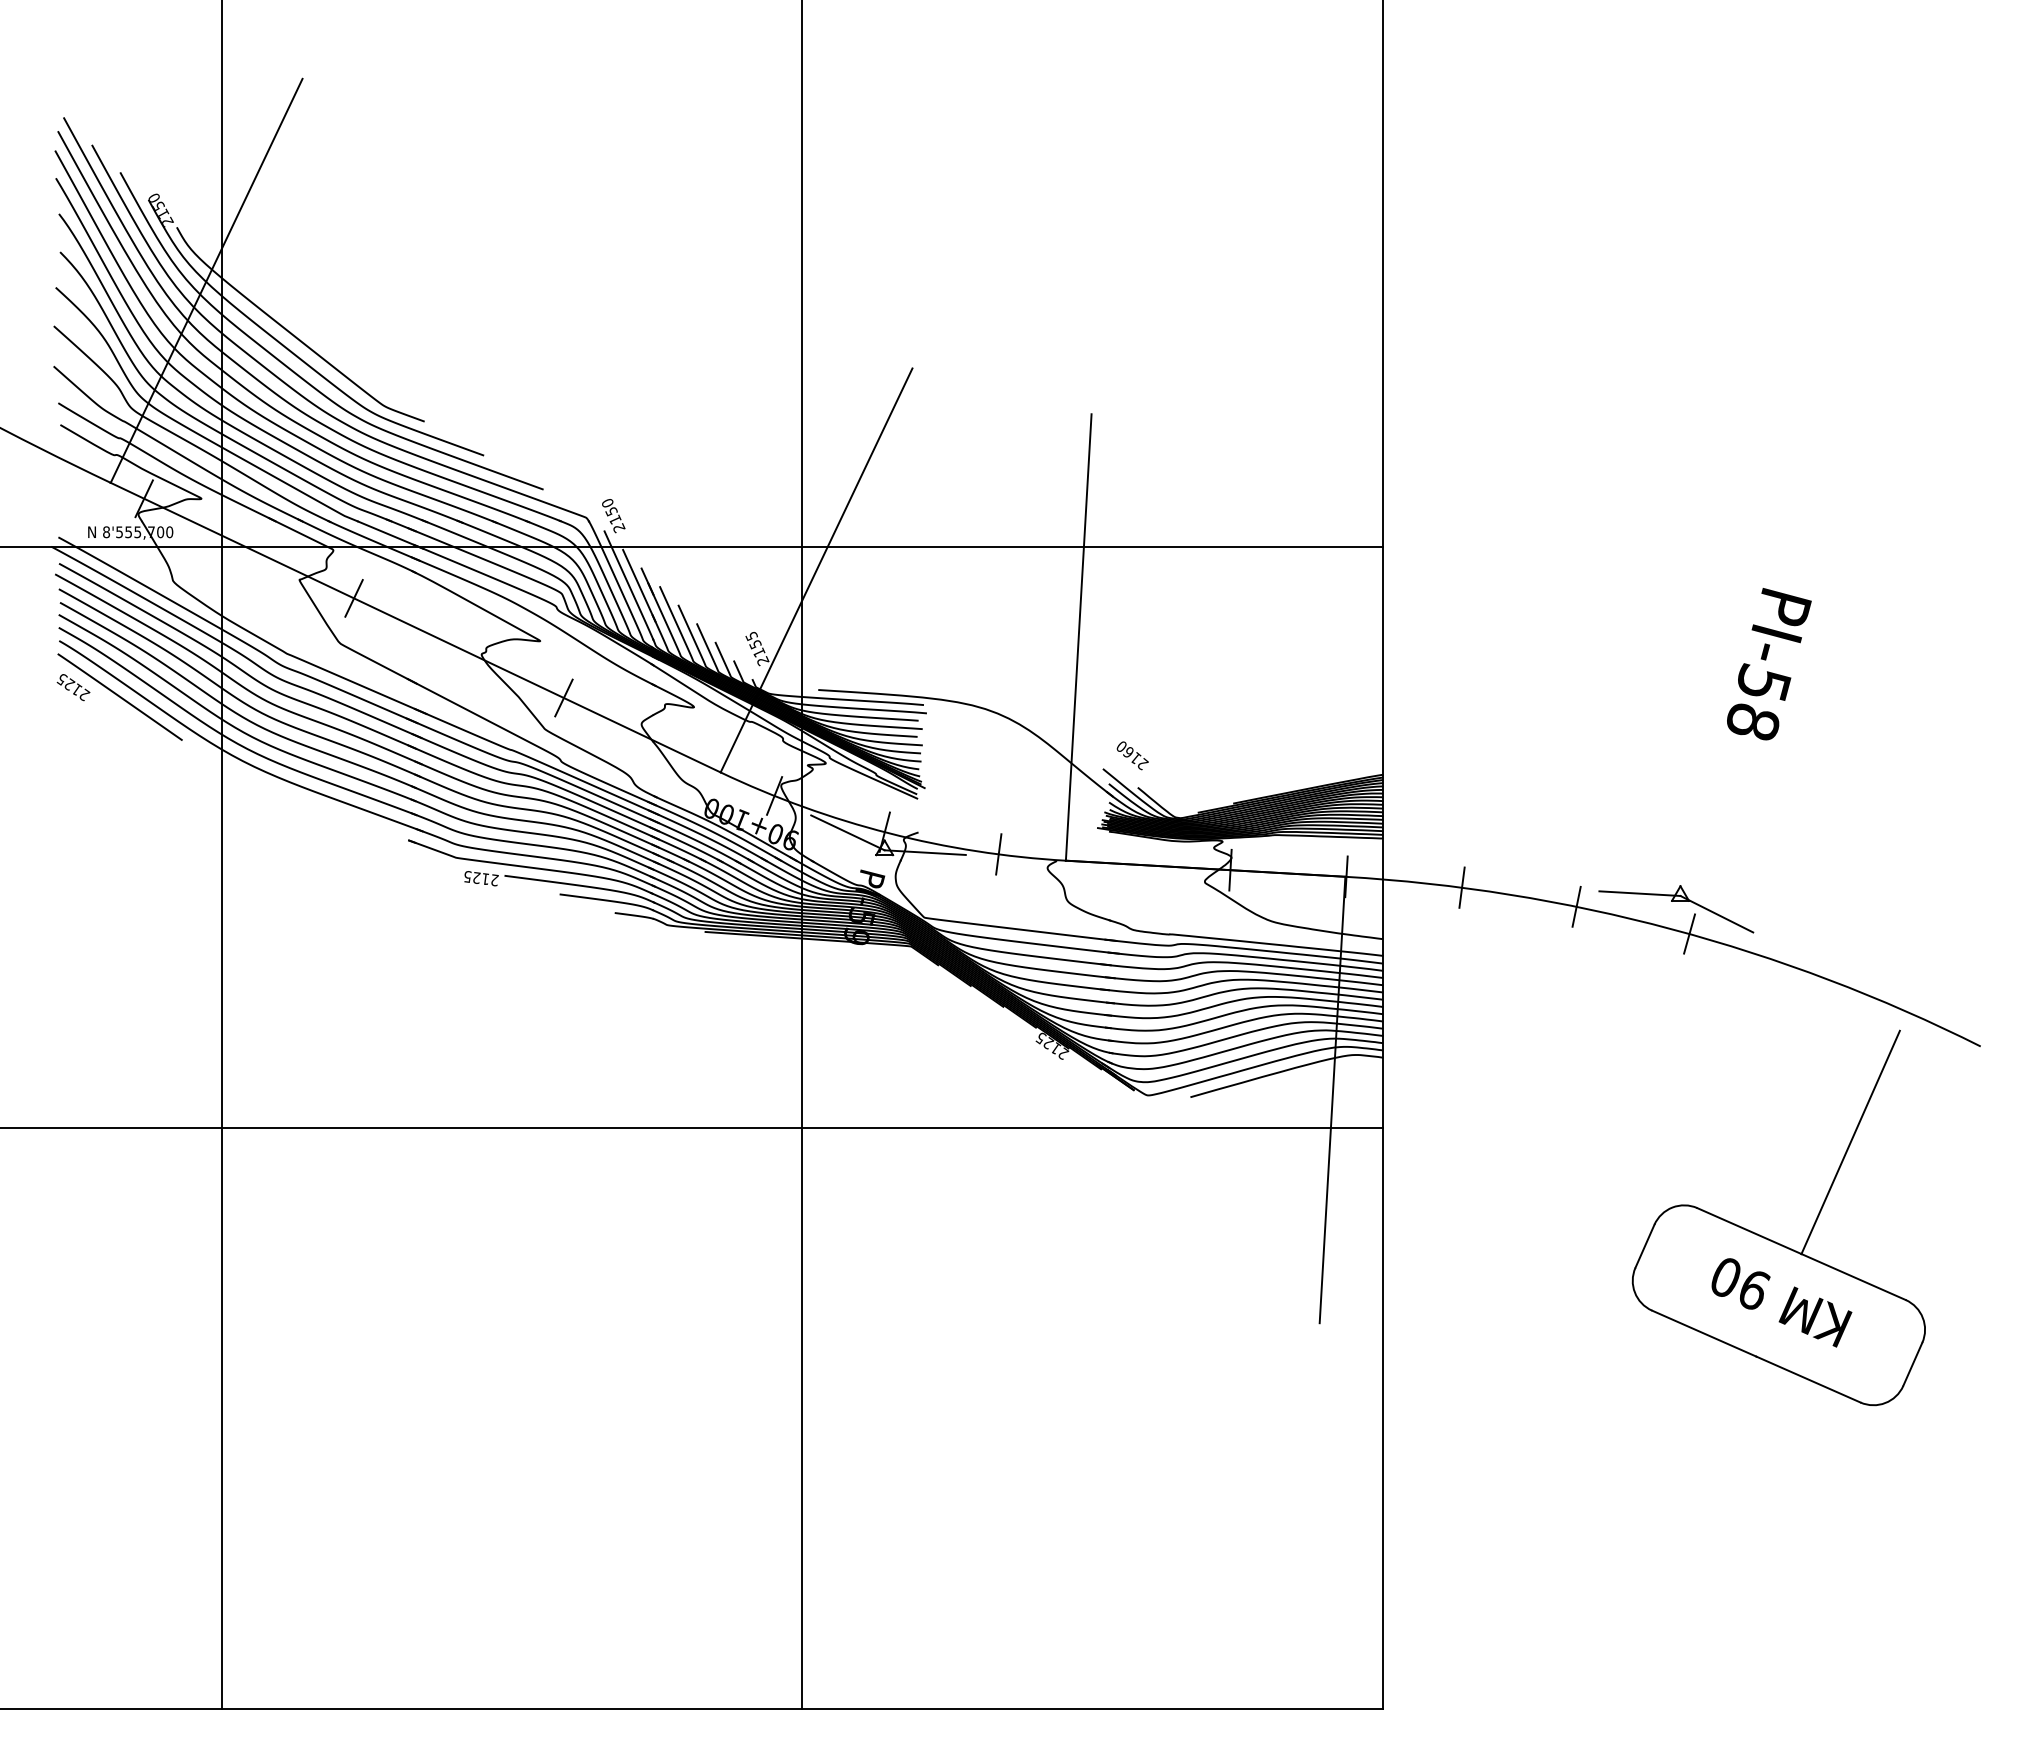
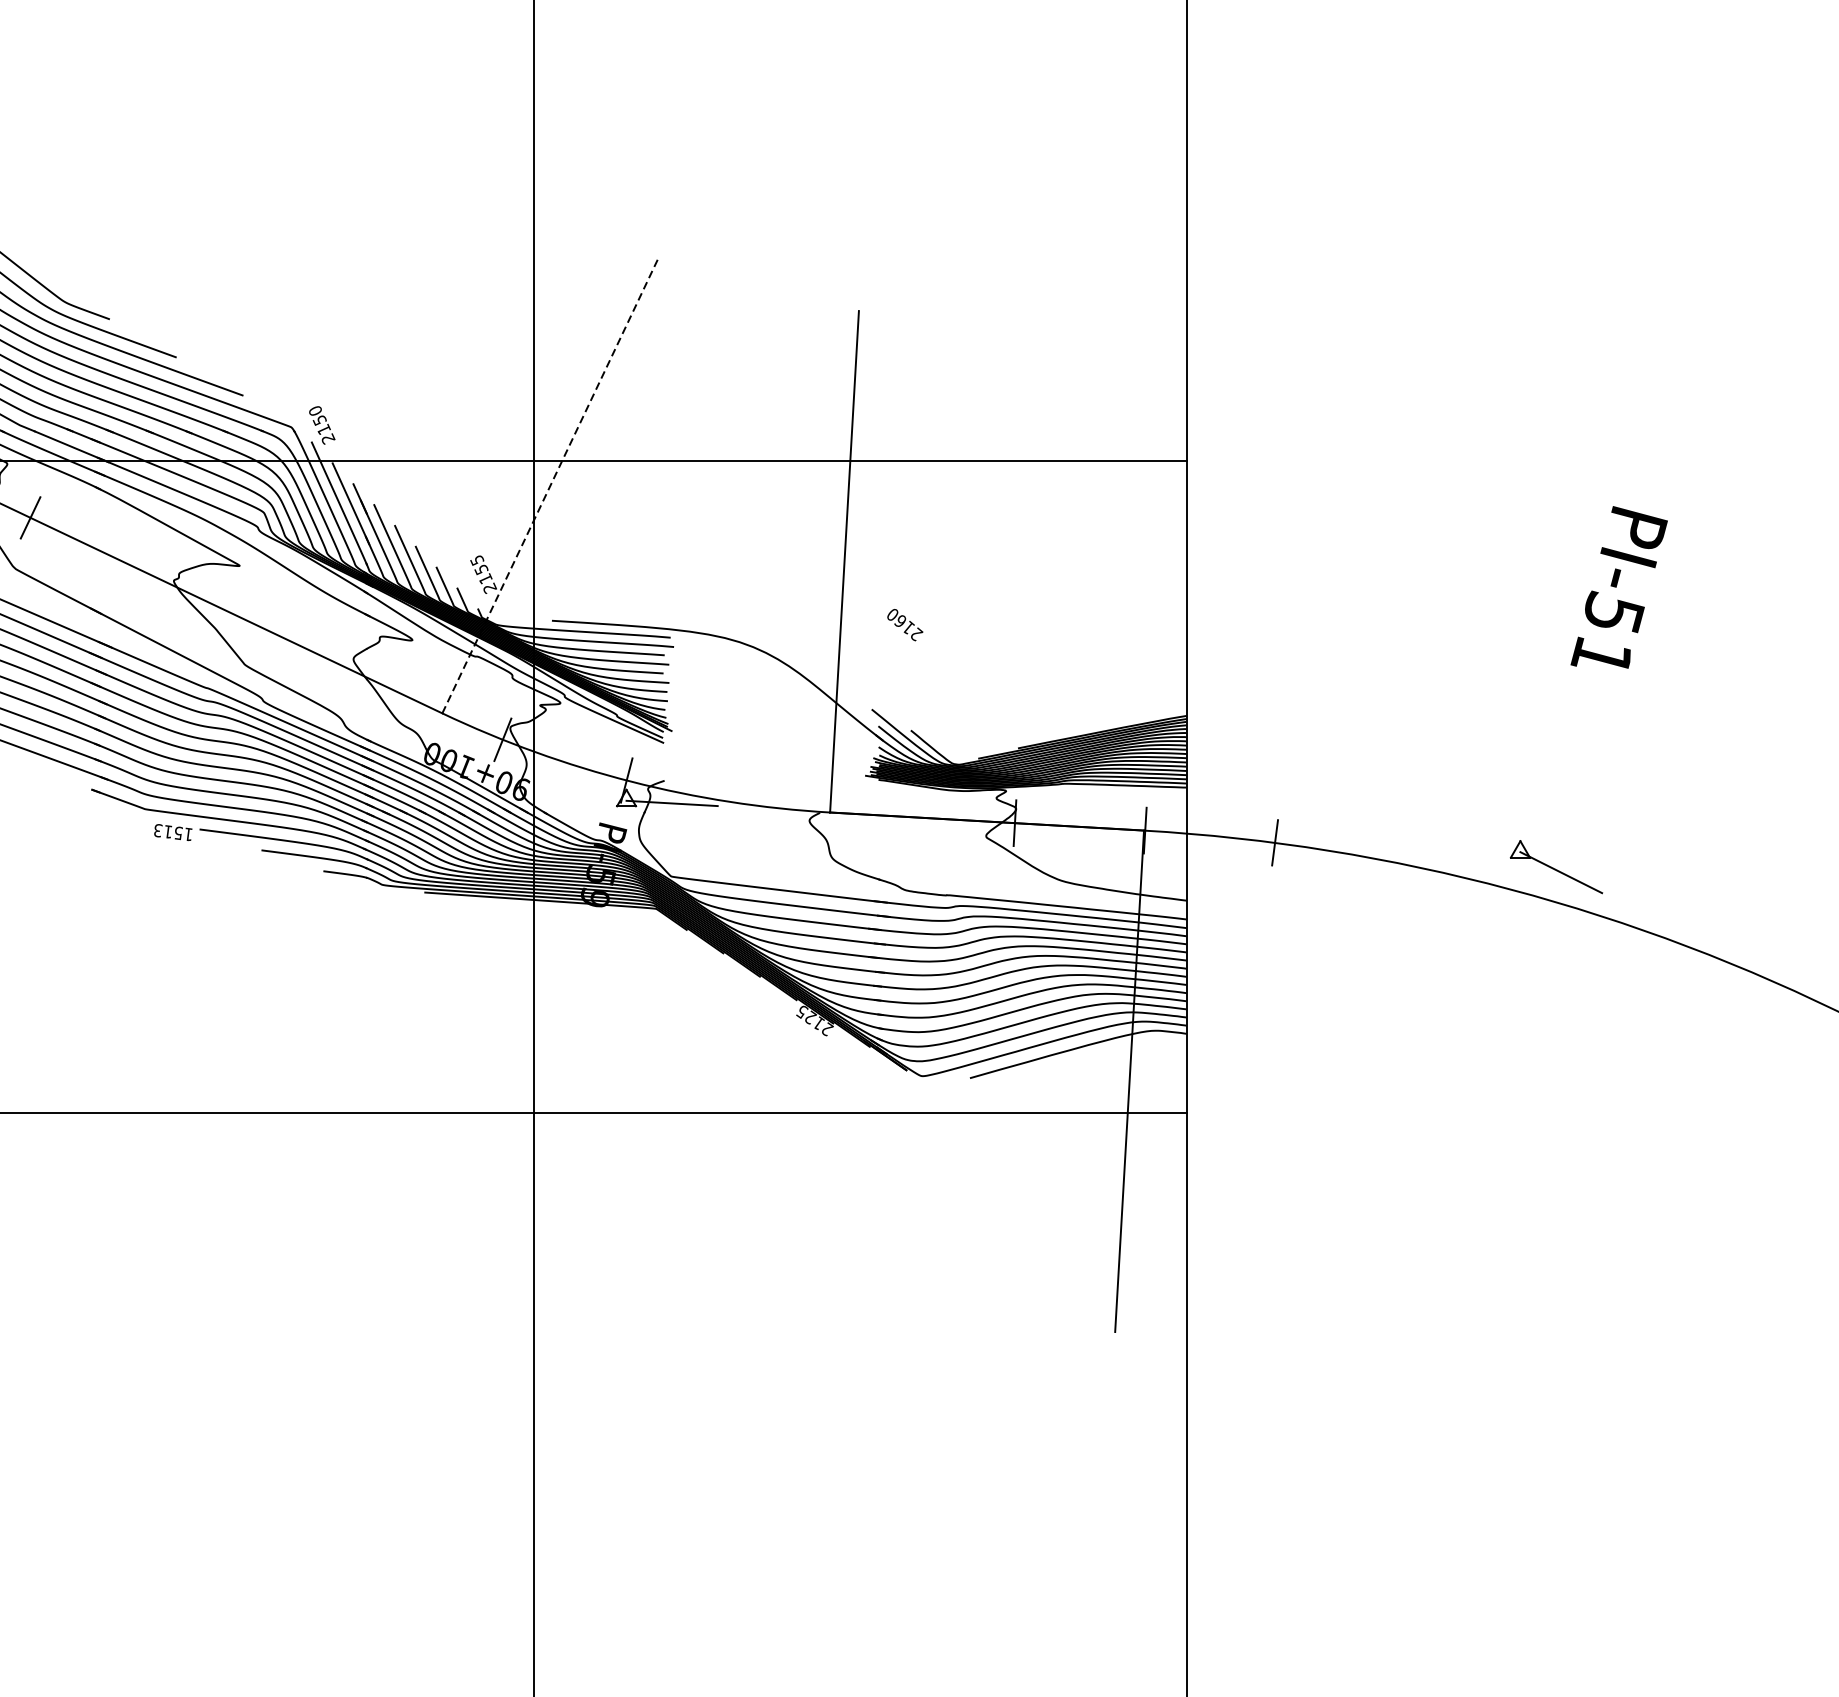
line: (816, 570) -> (549, 486), solid -> dashed
line: (563, 697) -> (265, 629), removed
text: (1752, 721) -> (1601, 656), PI-58 -> PI-51
text: (1132, 755) -> (904, 624), moved
line: (847, 832) -> (584, 780), removed
line: (998, 854) -> (754, 805), removed
text: (481, 878) -> (173, 832), 2125 -> 1513
line: (1639, 893) -> (1474, 849), removed
line: (1576, 906) -> (1403, 863), removed
line: (1689, 933) -> (1530, 894), removed
part: (1769, 1238) -> (1620, 1236), removed

